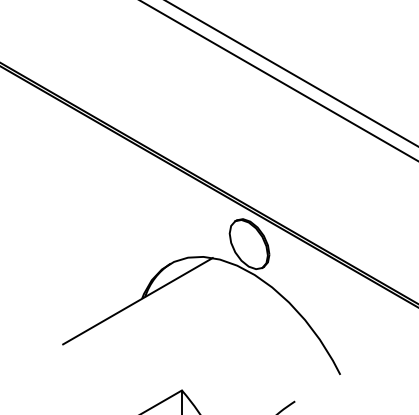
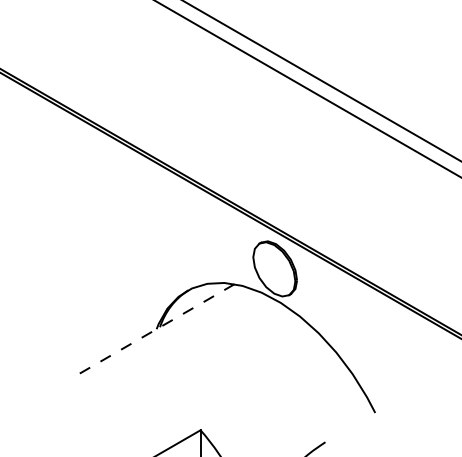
line: (137, 301) -> (151, 332), solid -> dashed

